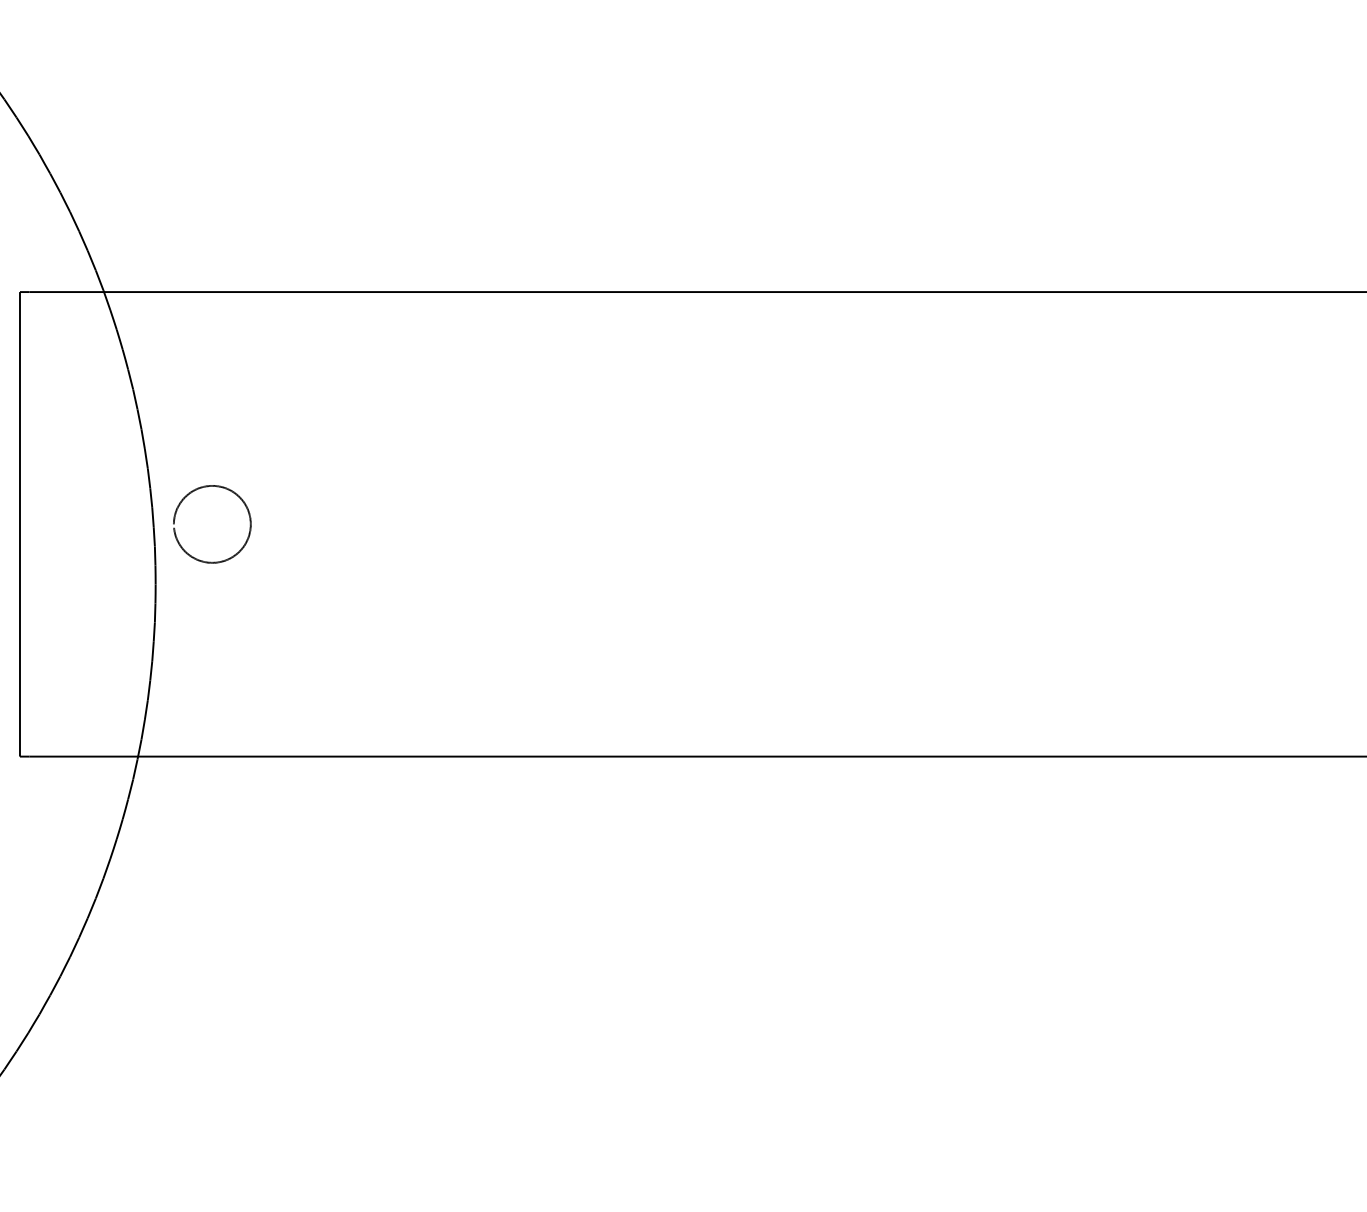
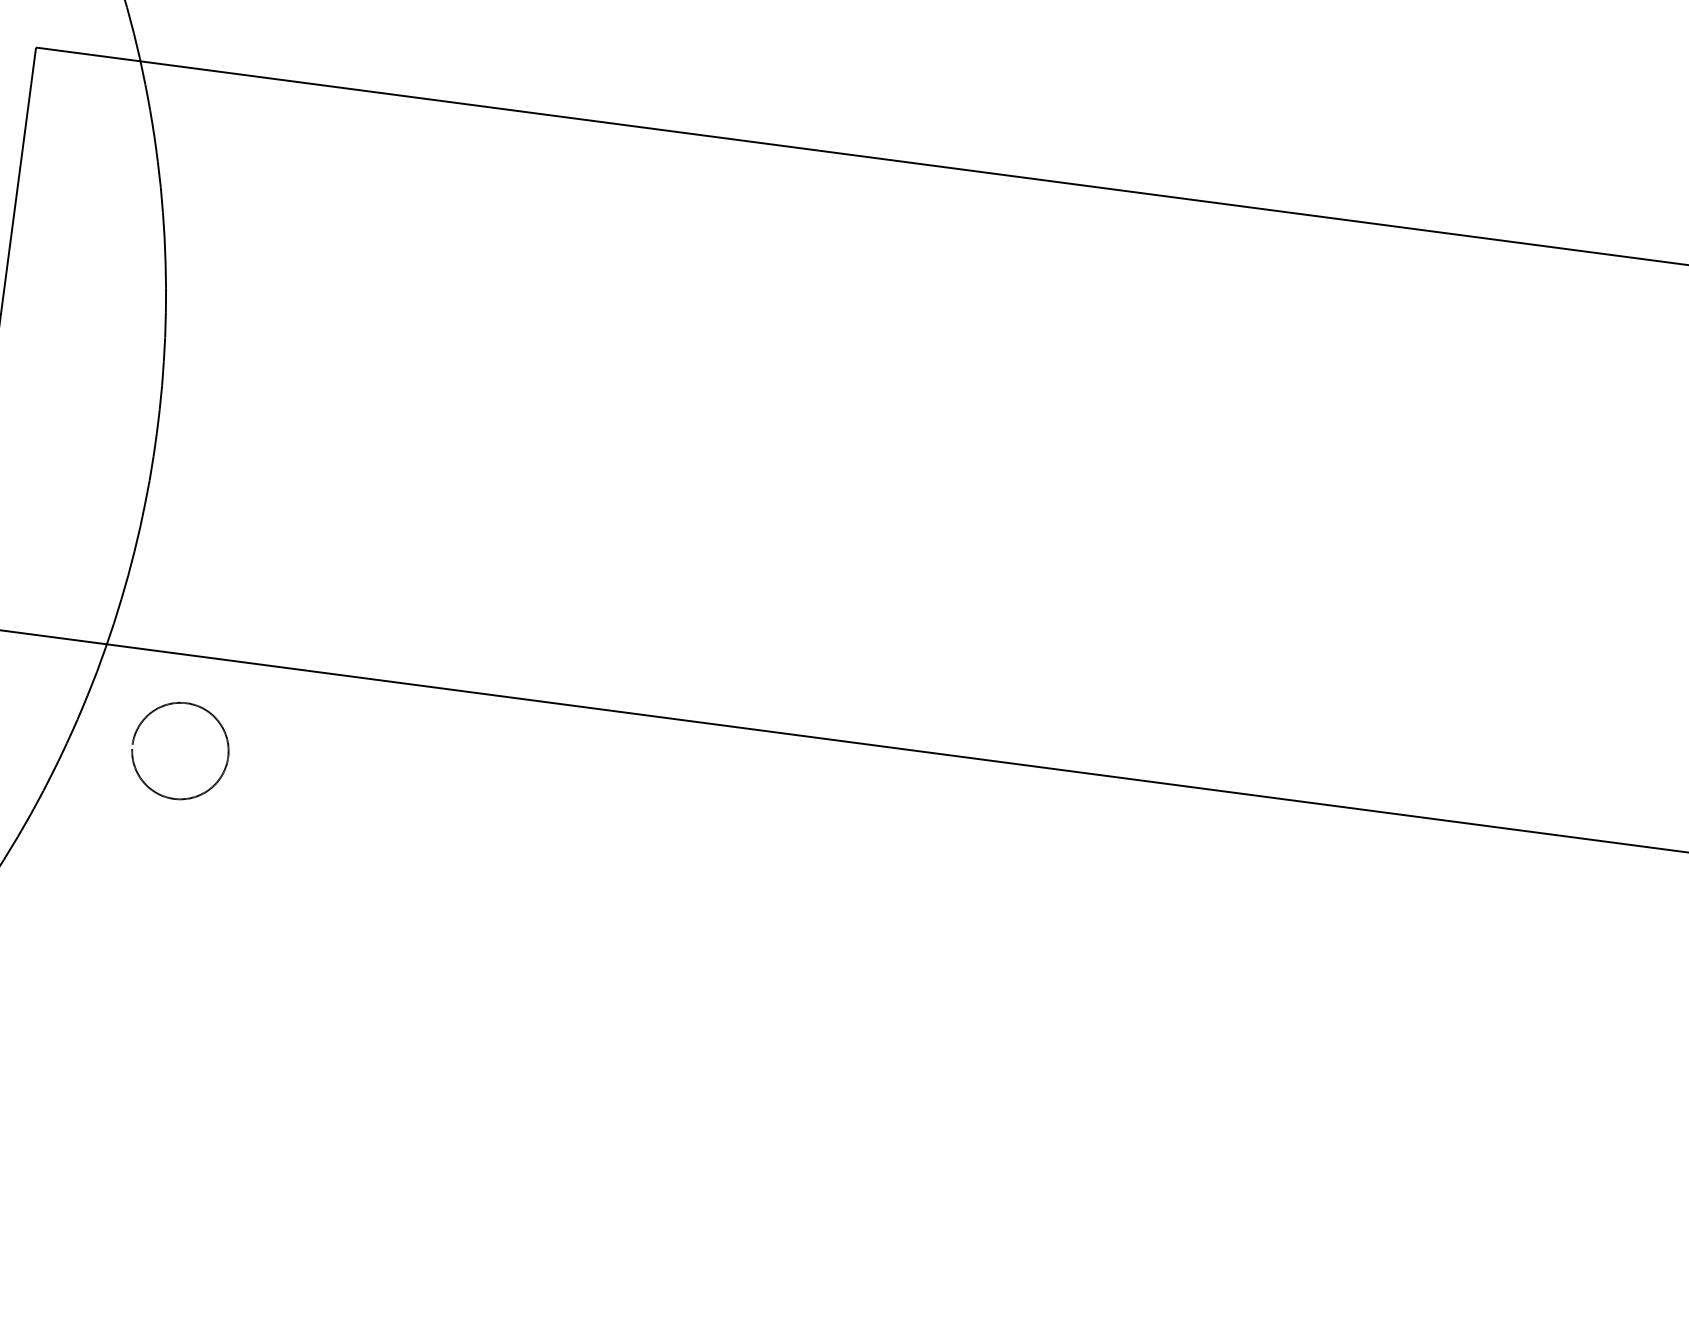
part: (249, 524) -> (226, 757), moved

